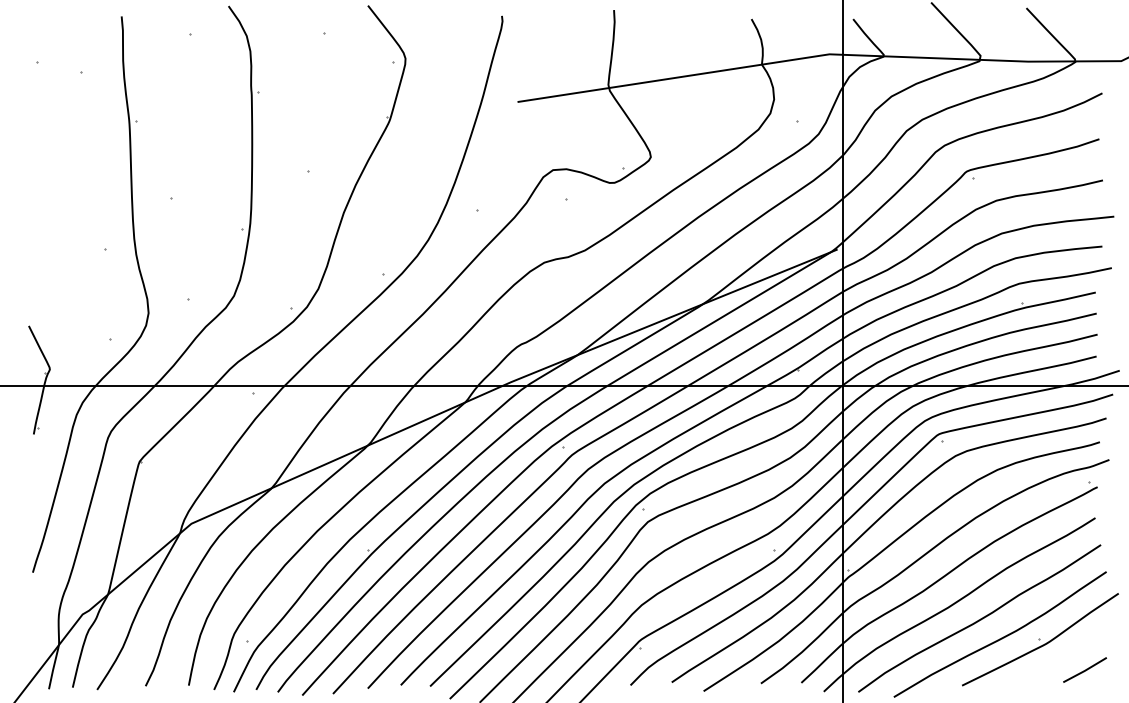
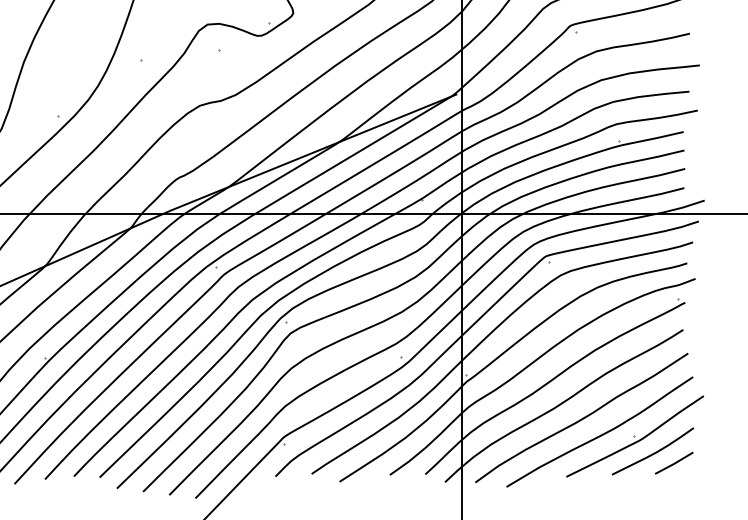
curve: (1061, 658) -> (653, 453), added

